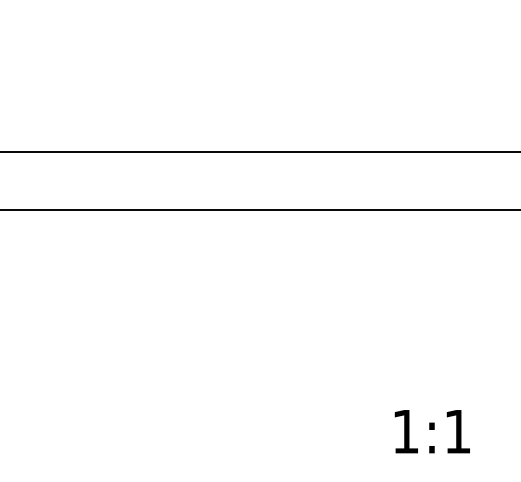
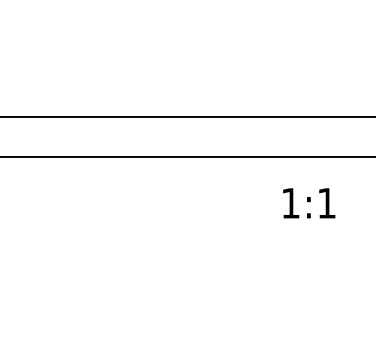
text: (432, 431) -> (309, 203), moved

